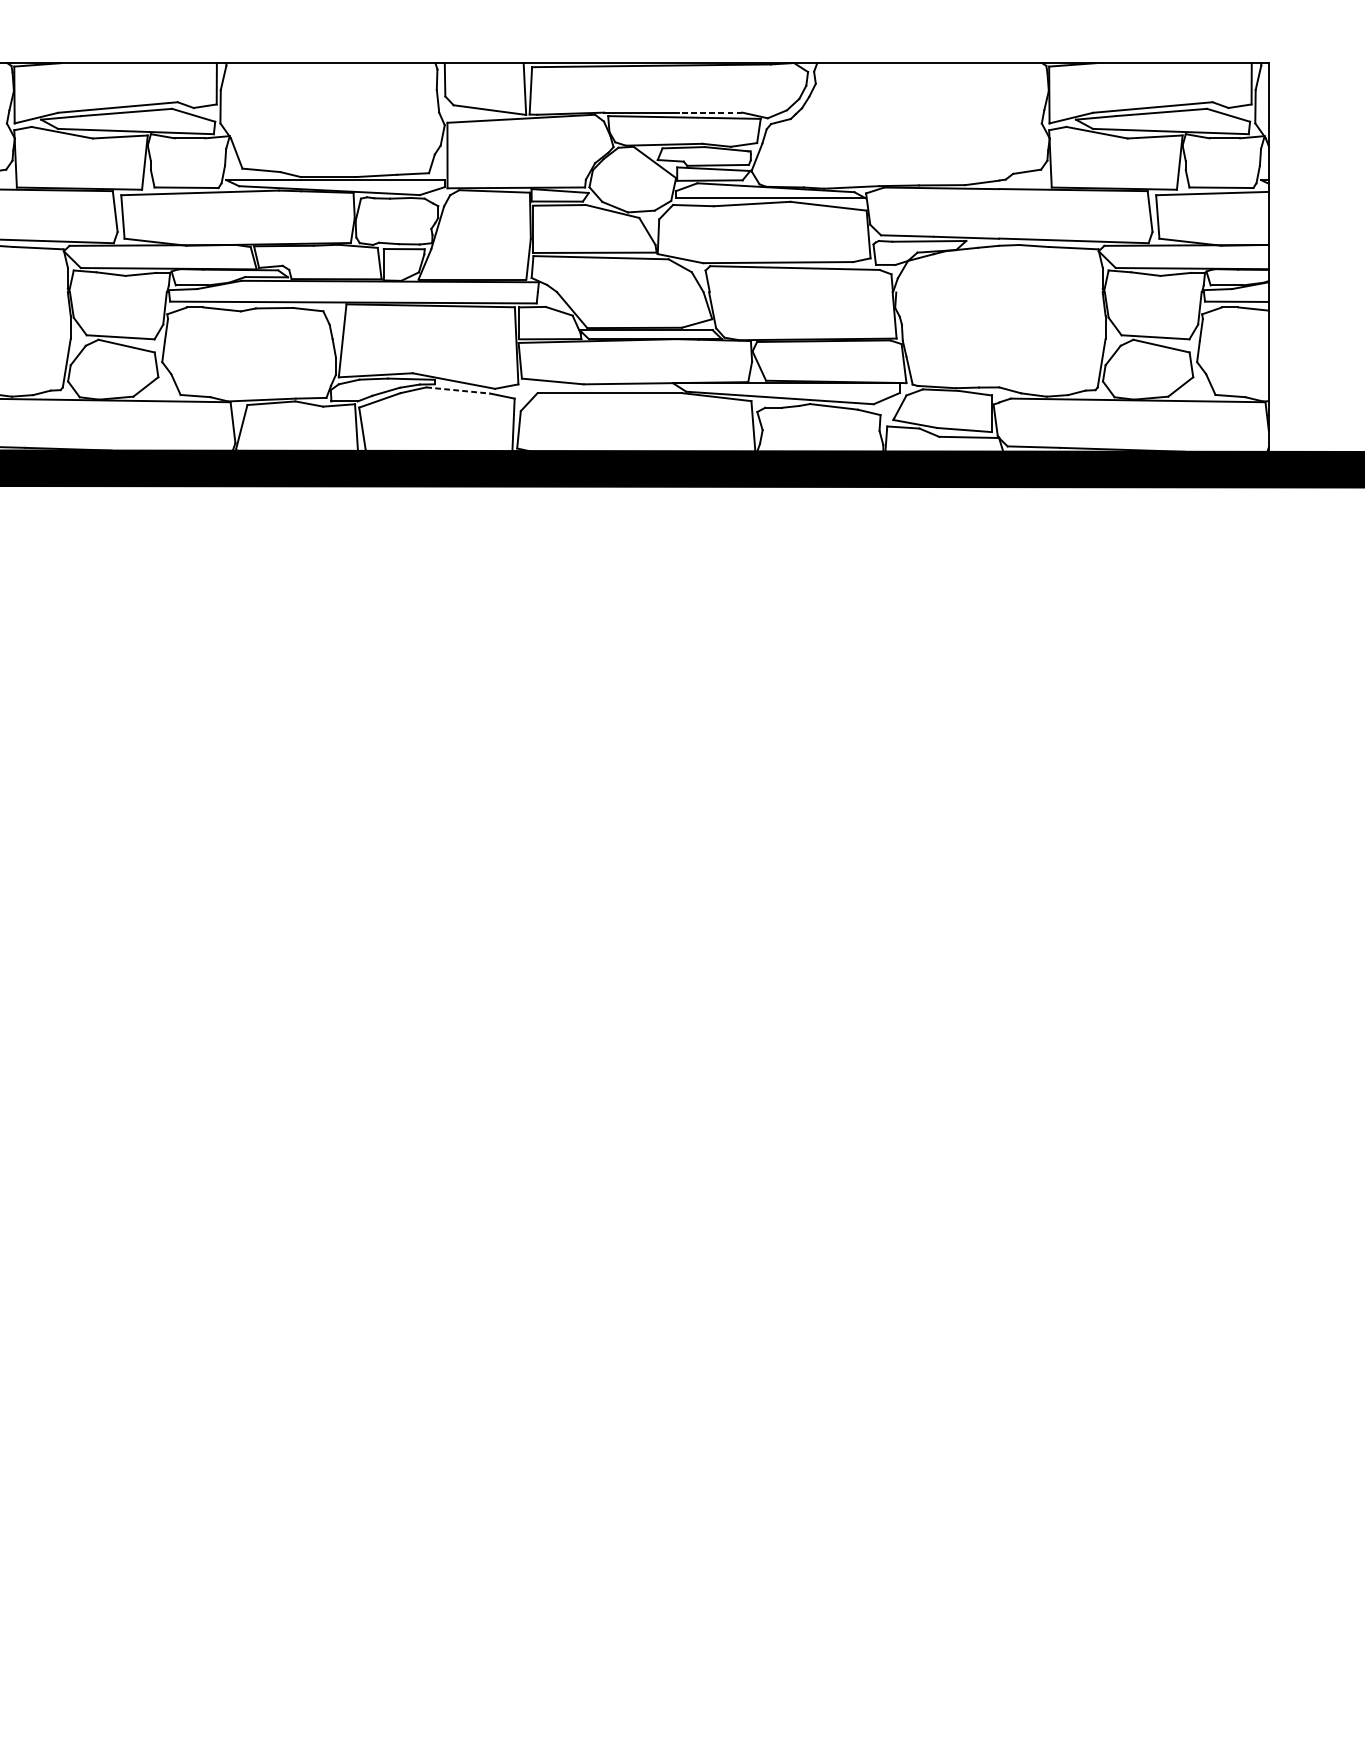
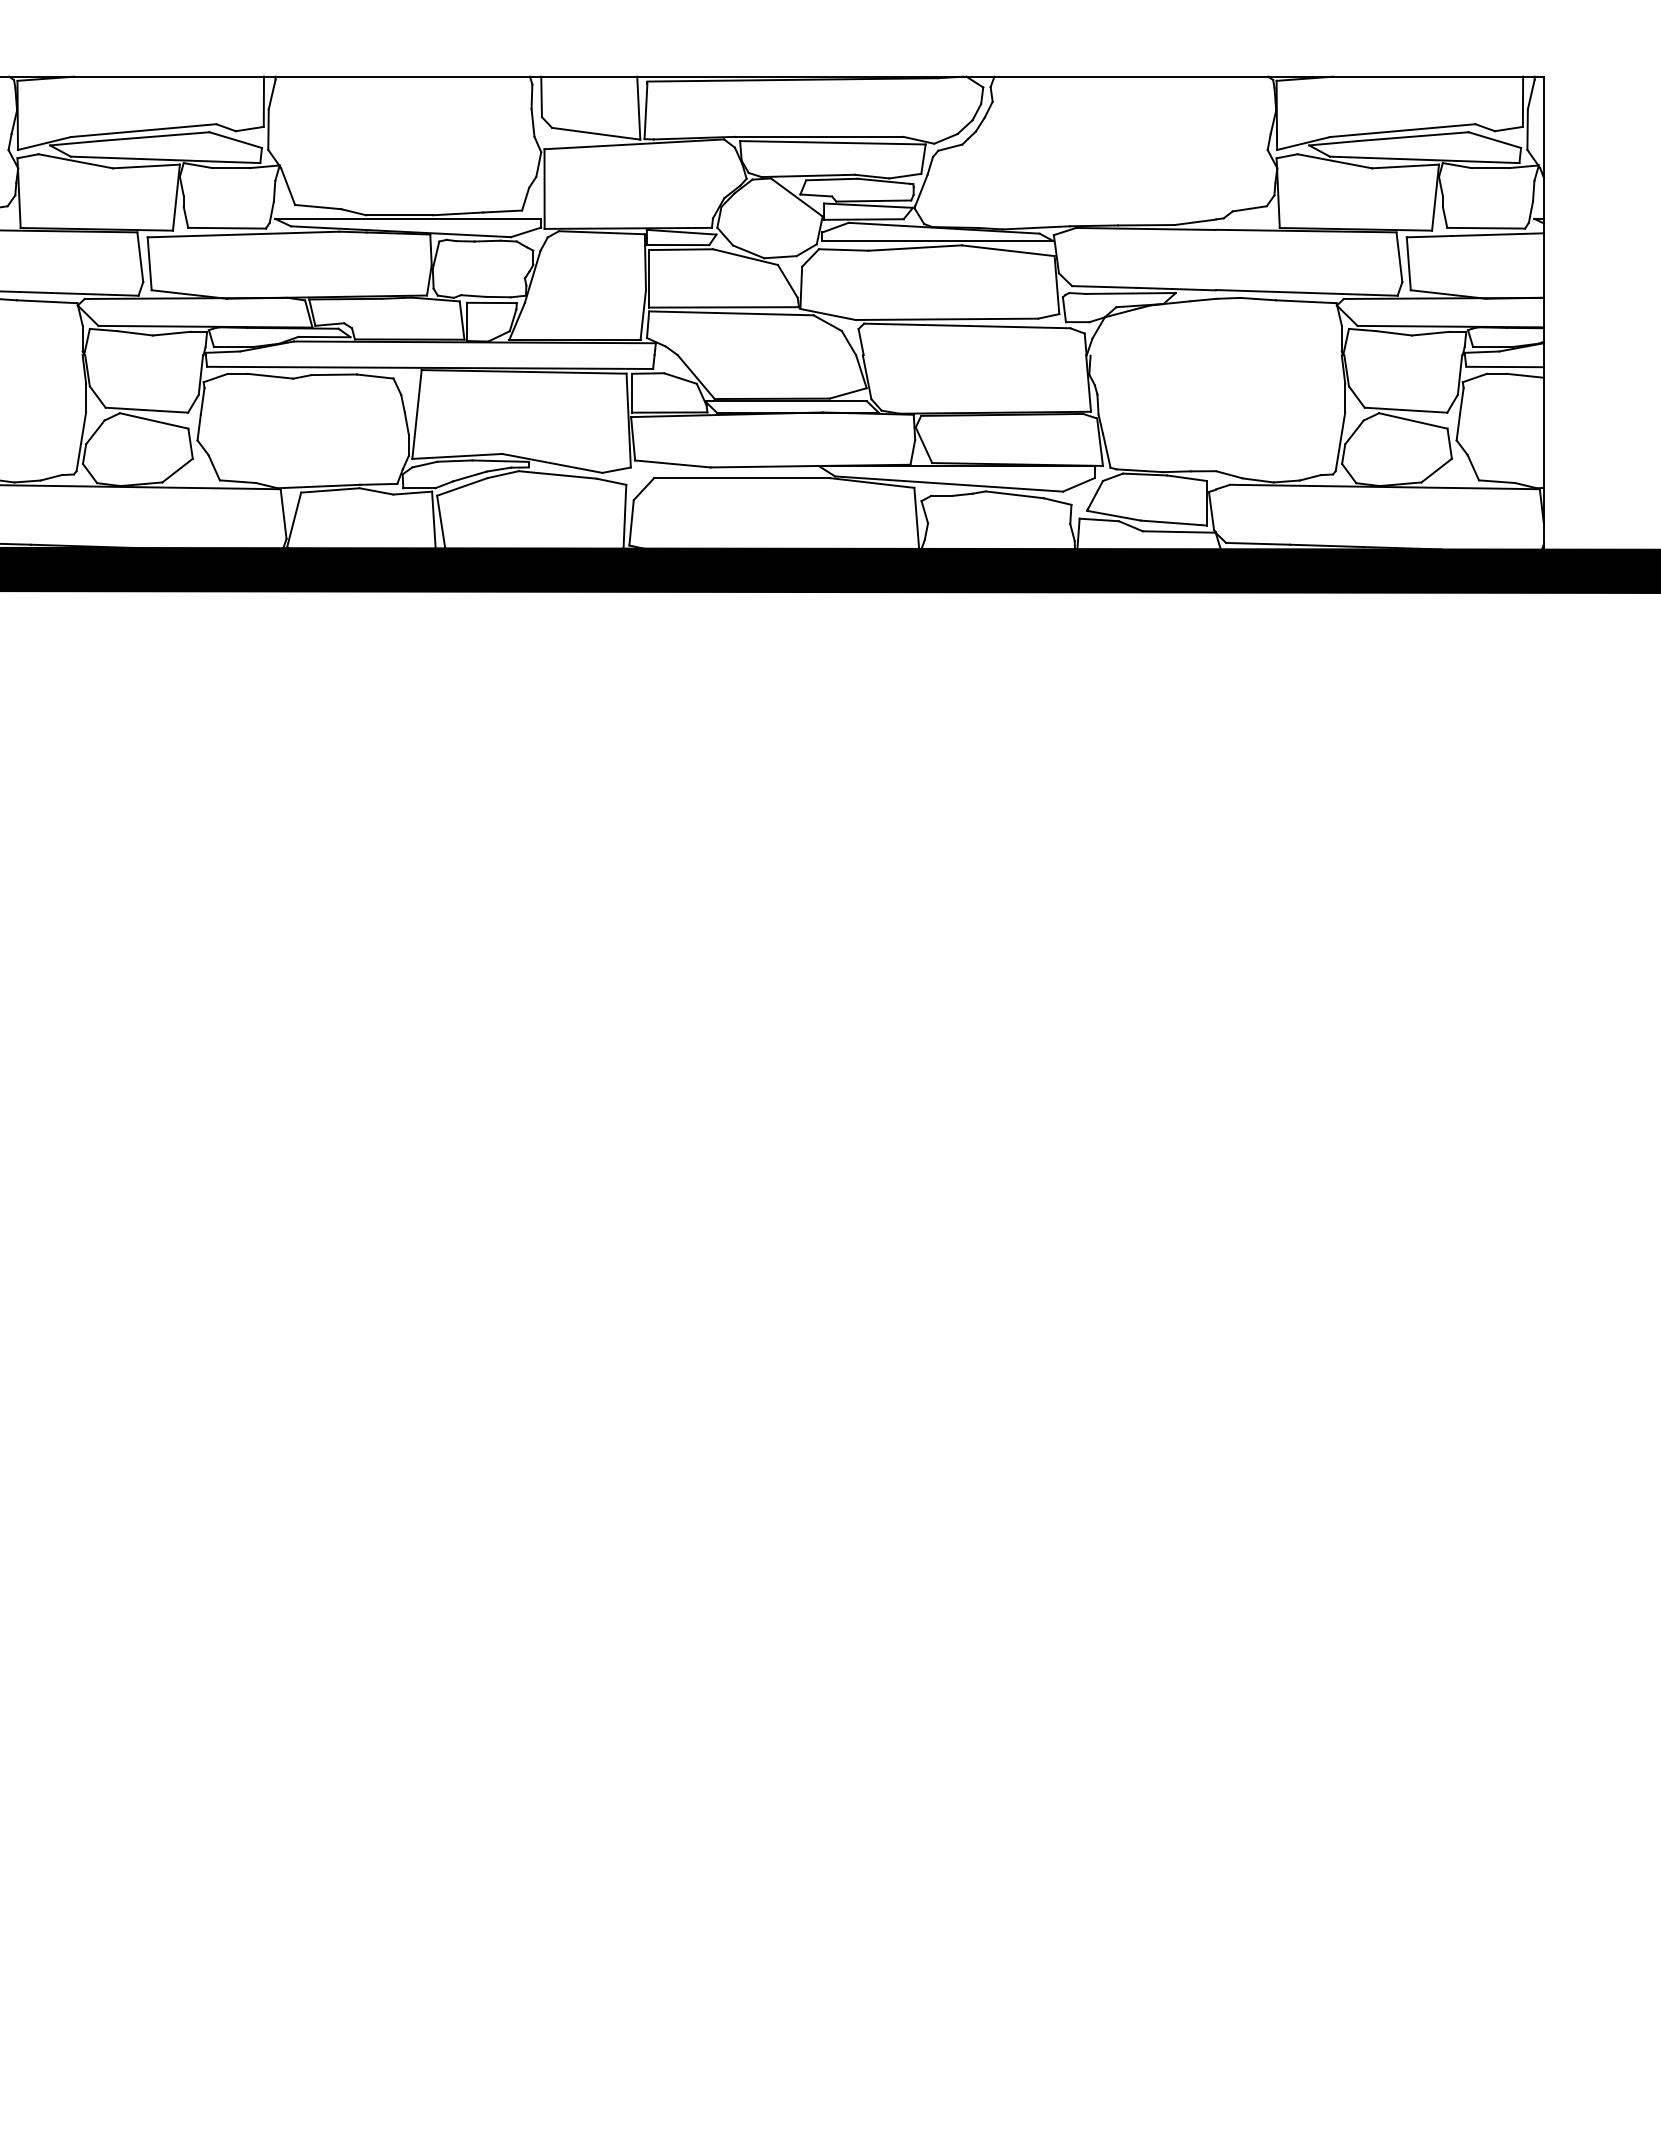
line: (710, 112) -> (864, 136), dashed -> solid
line: (458, 390) -> (558, 475), dashed -> solid

